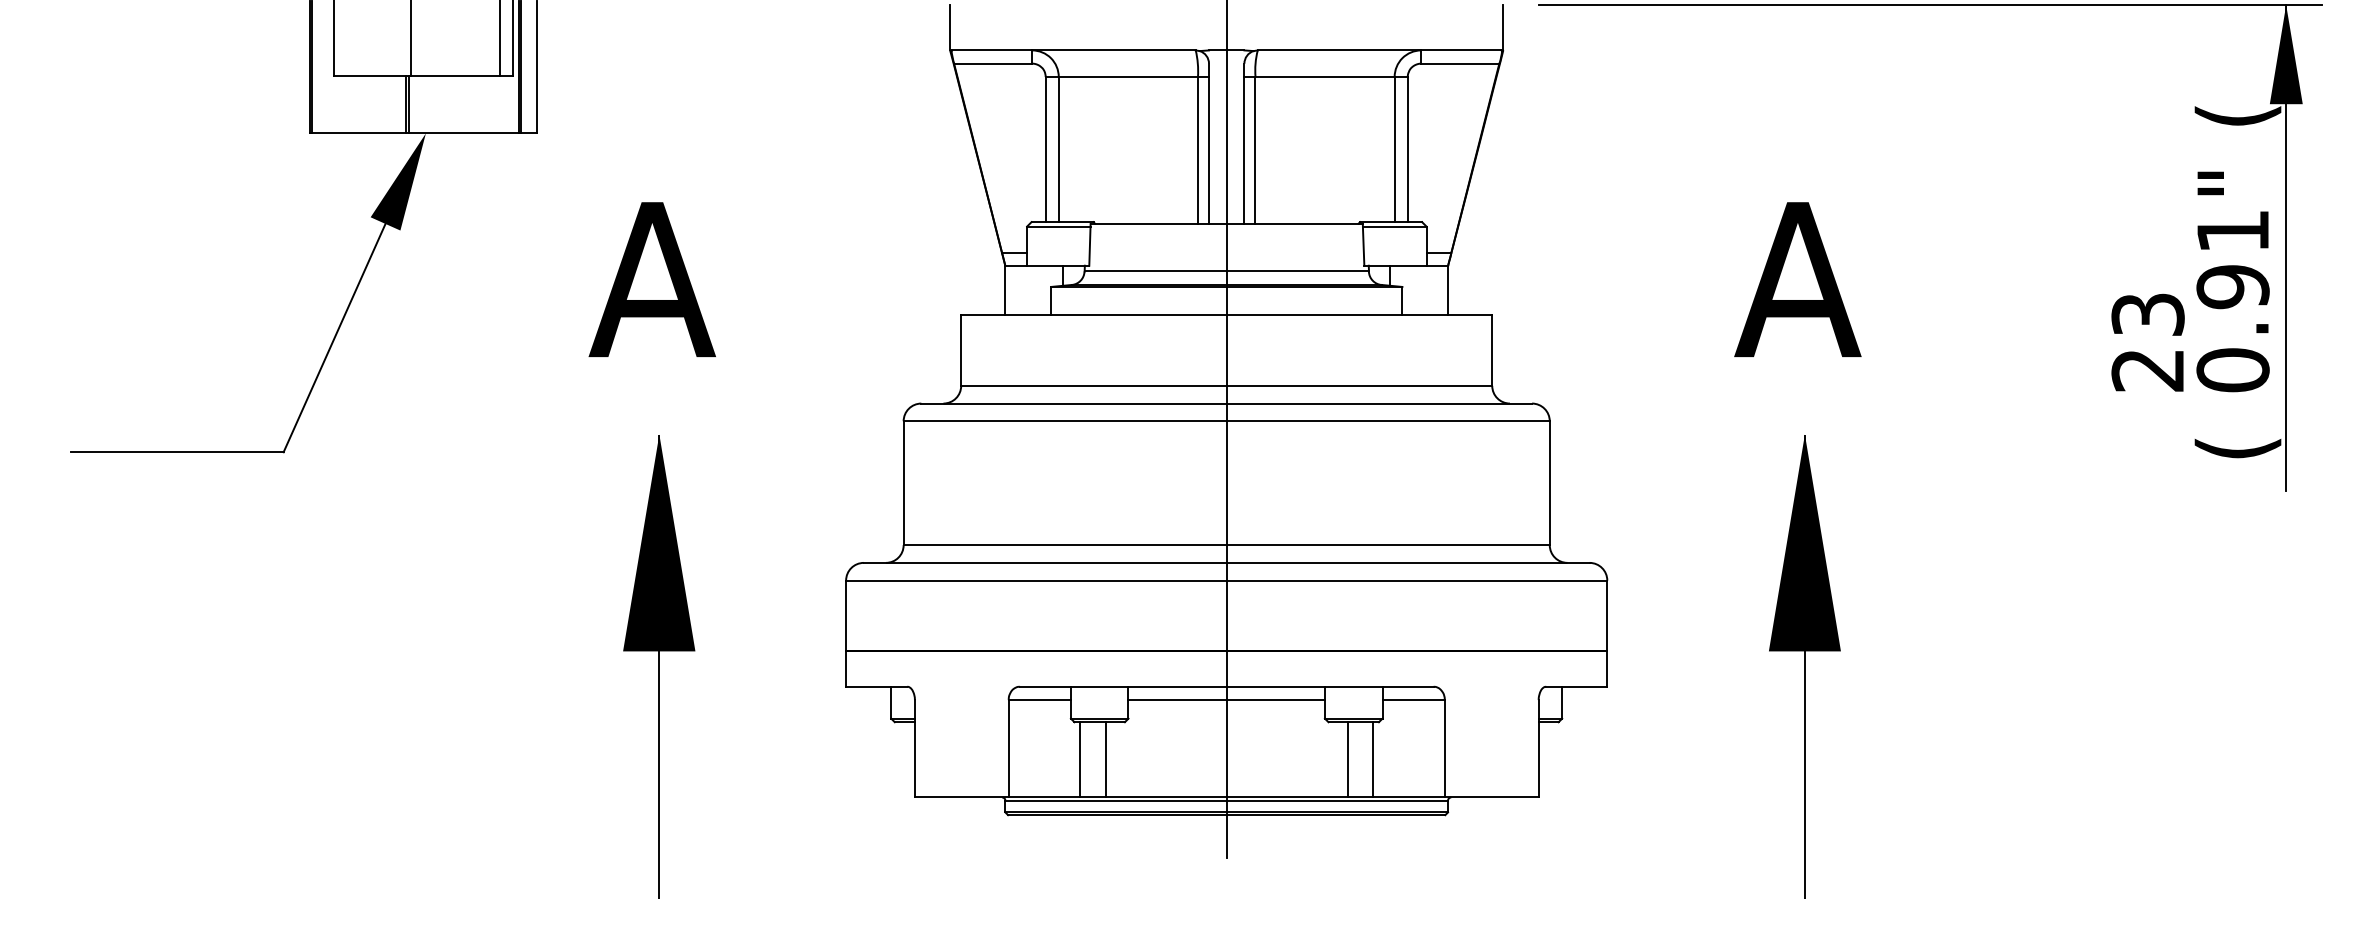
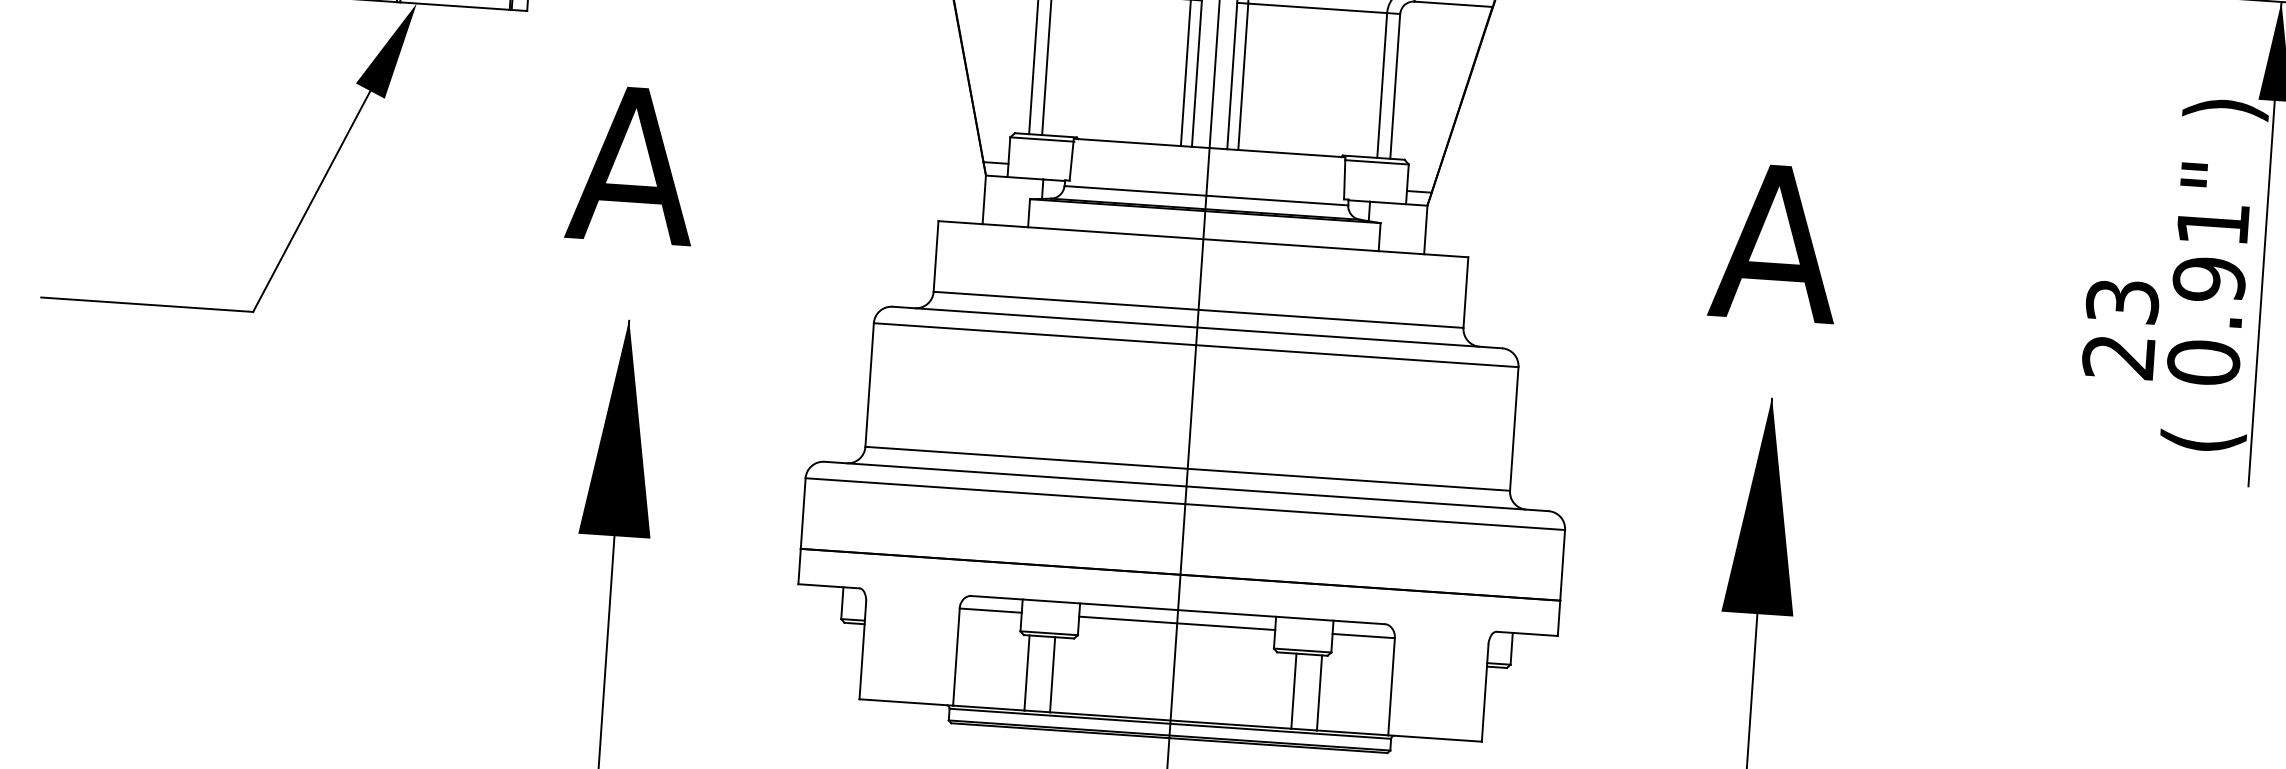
text: (2237, 115) -> (2225, 108), ( -> )

